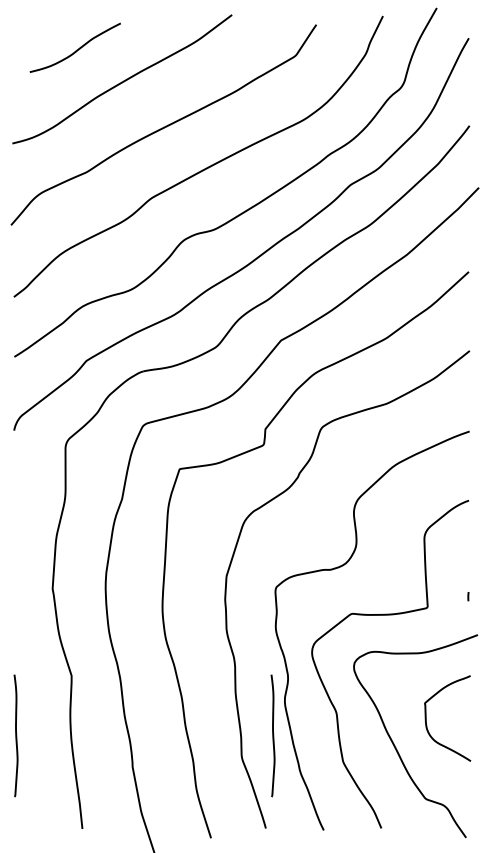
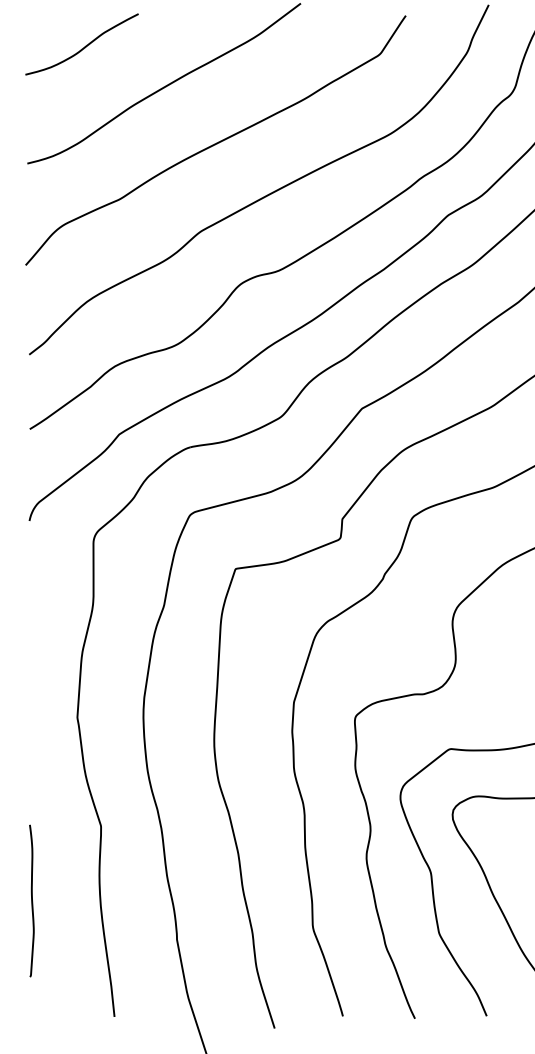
curve: (76, 49) -> (83, 46), moved
curve: (272, 735) -> (351, 900), removed

